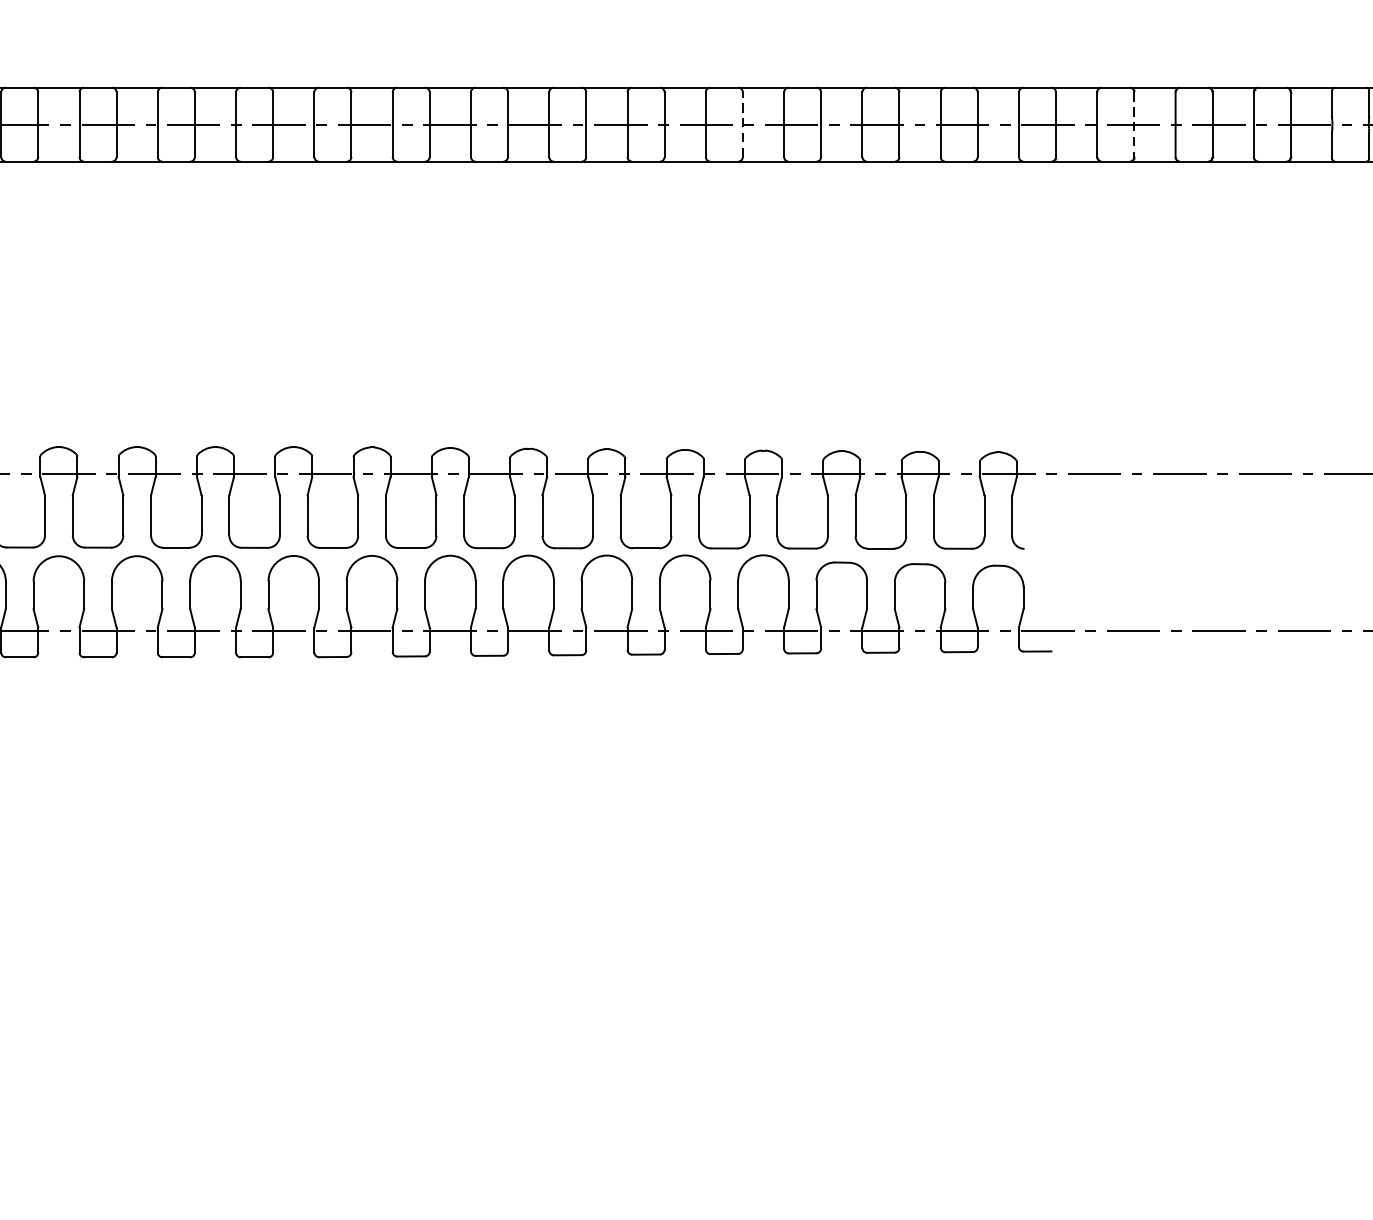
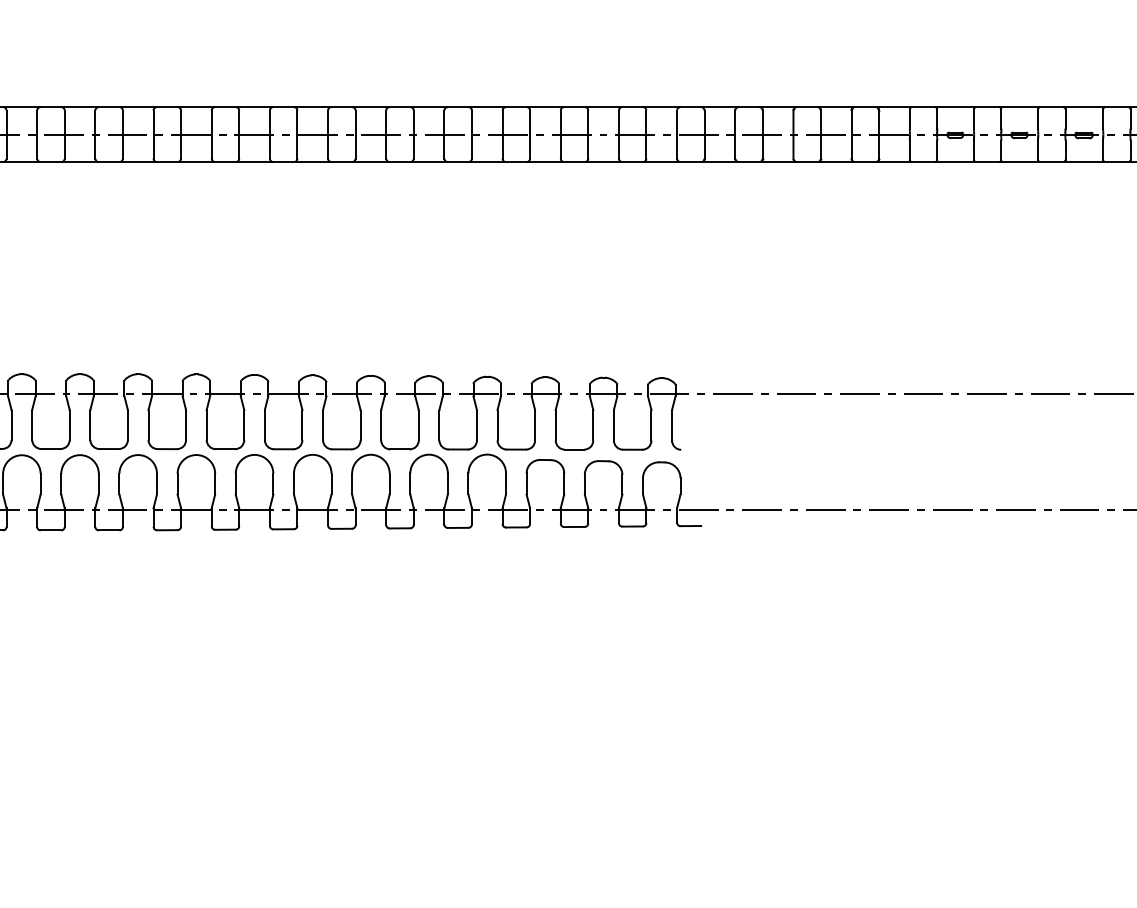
line: (742, 124) -> (471, 134), dashed -> solid
line: (1133, 125) -> (762, 135), dashed -> solid

